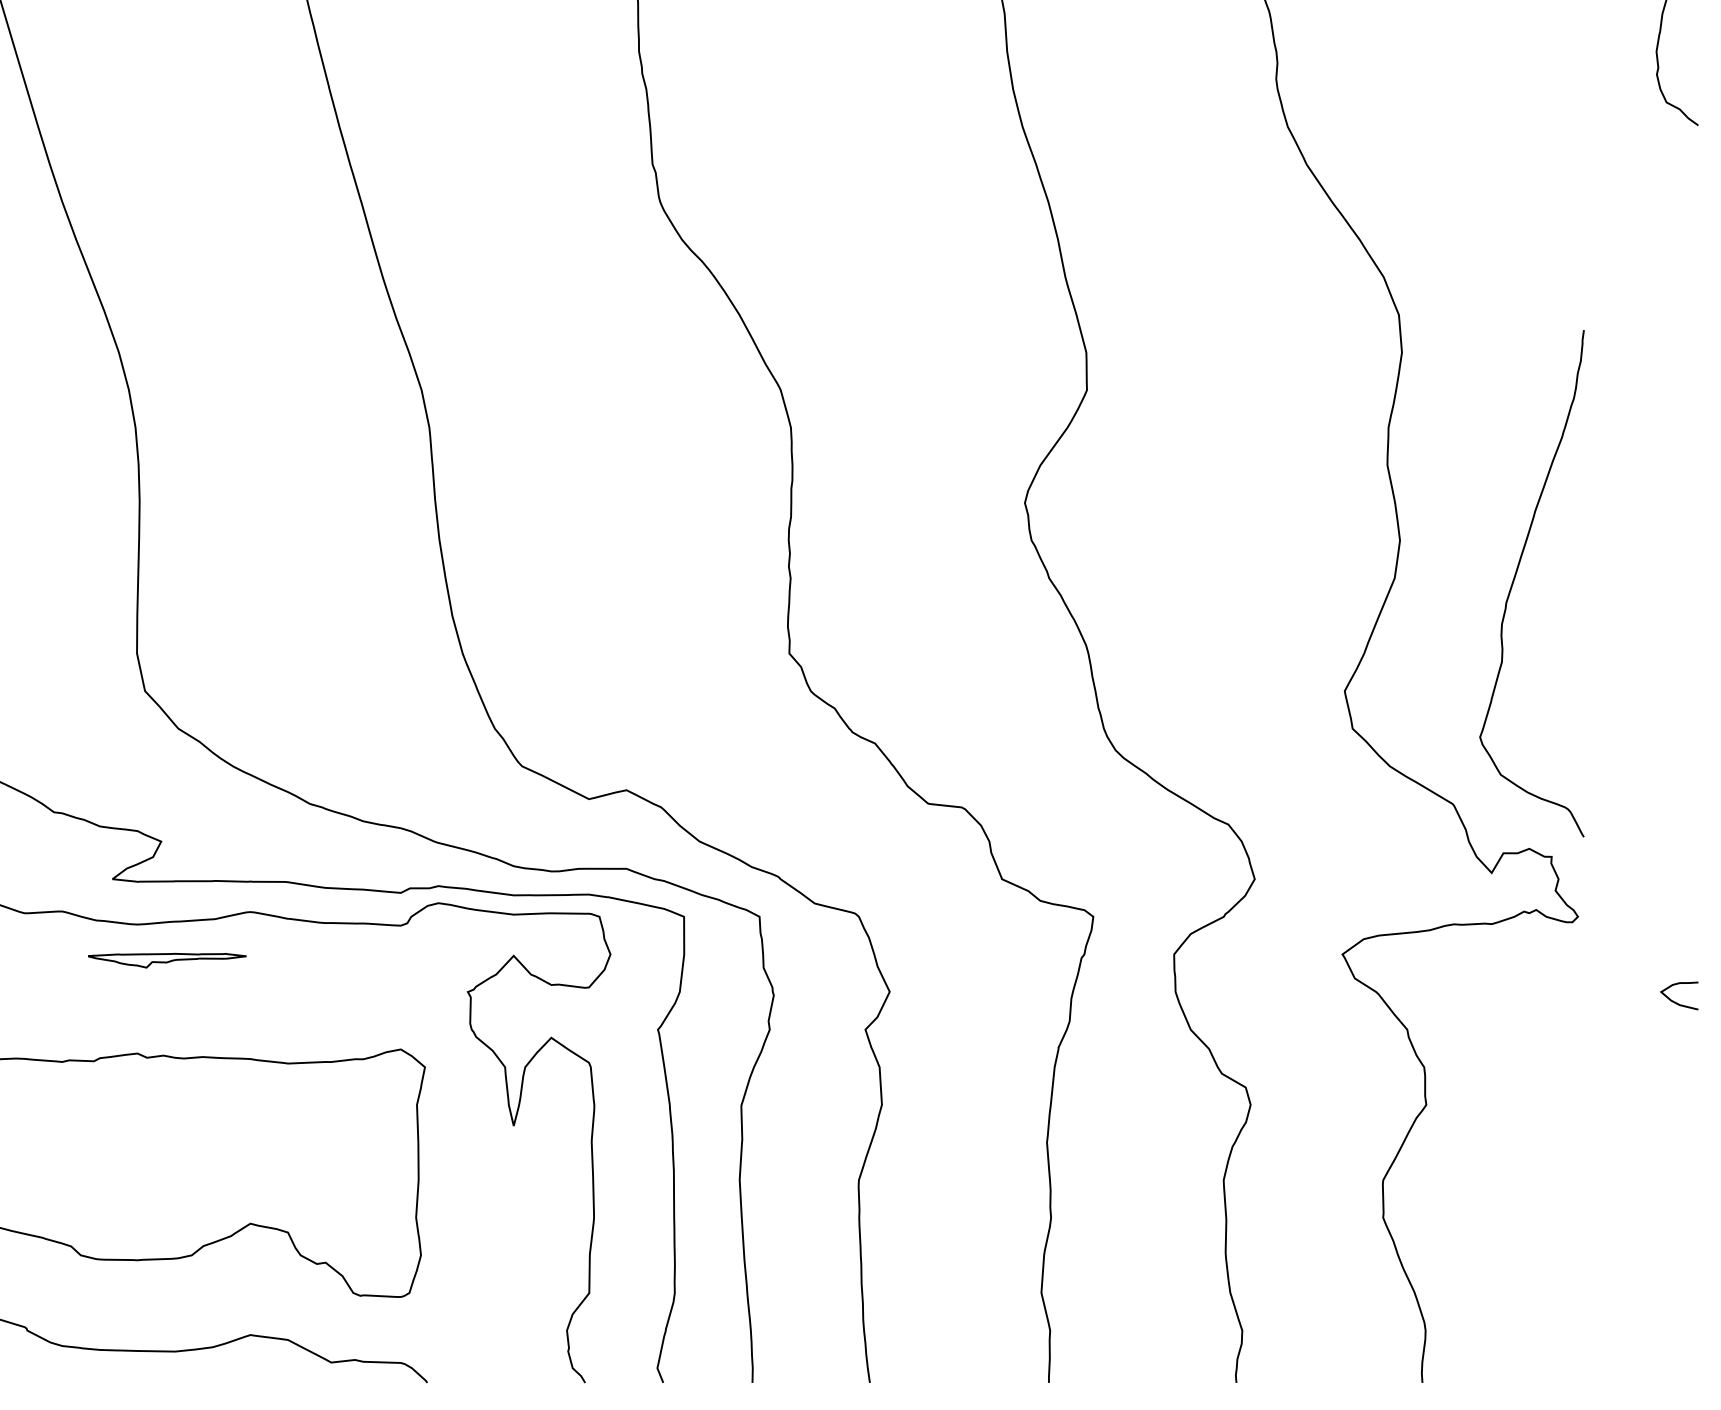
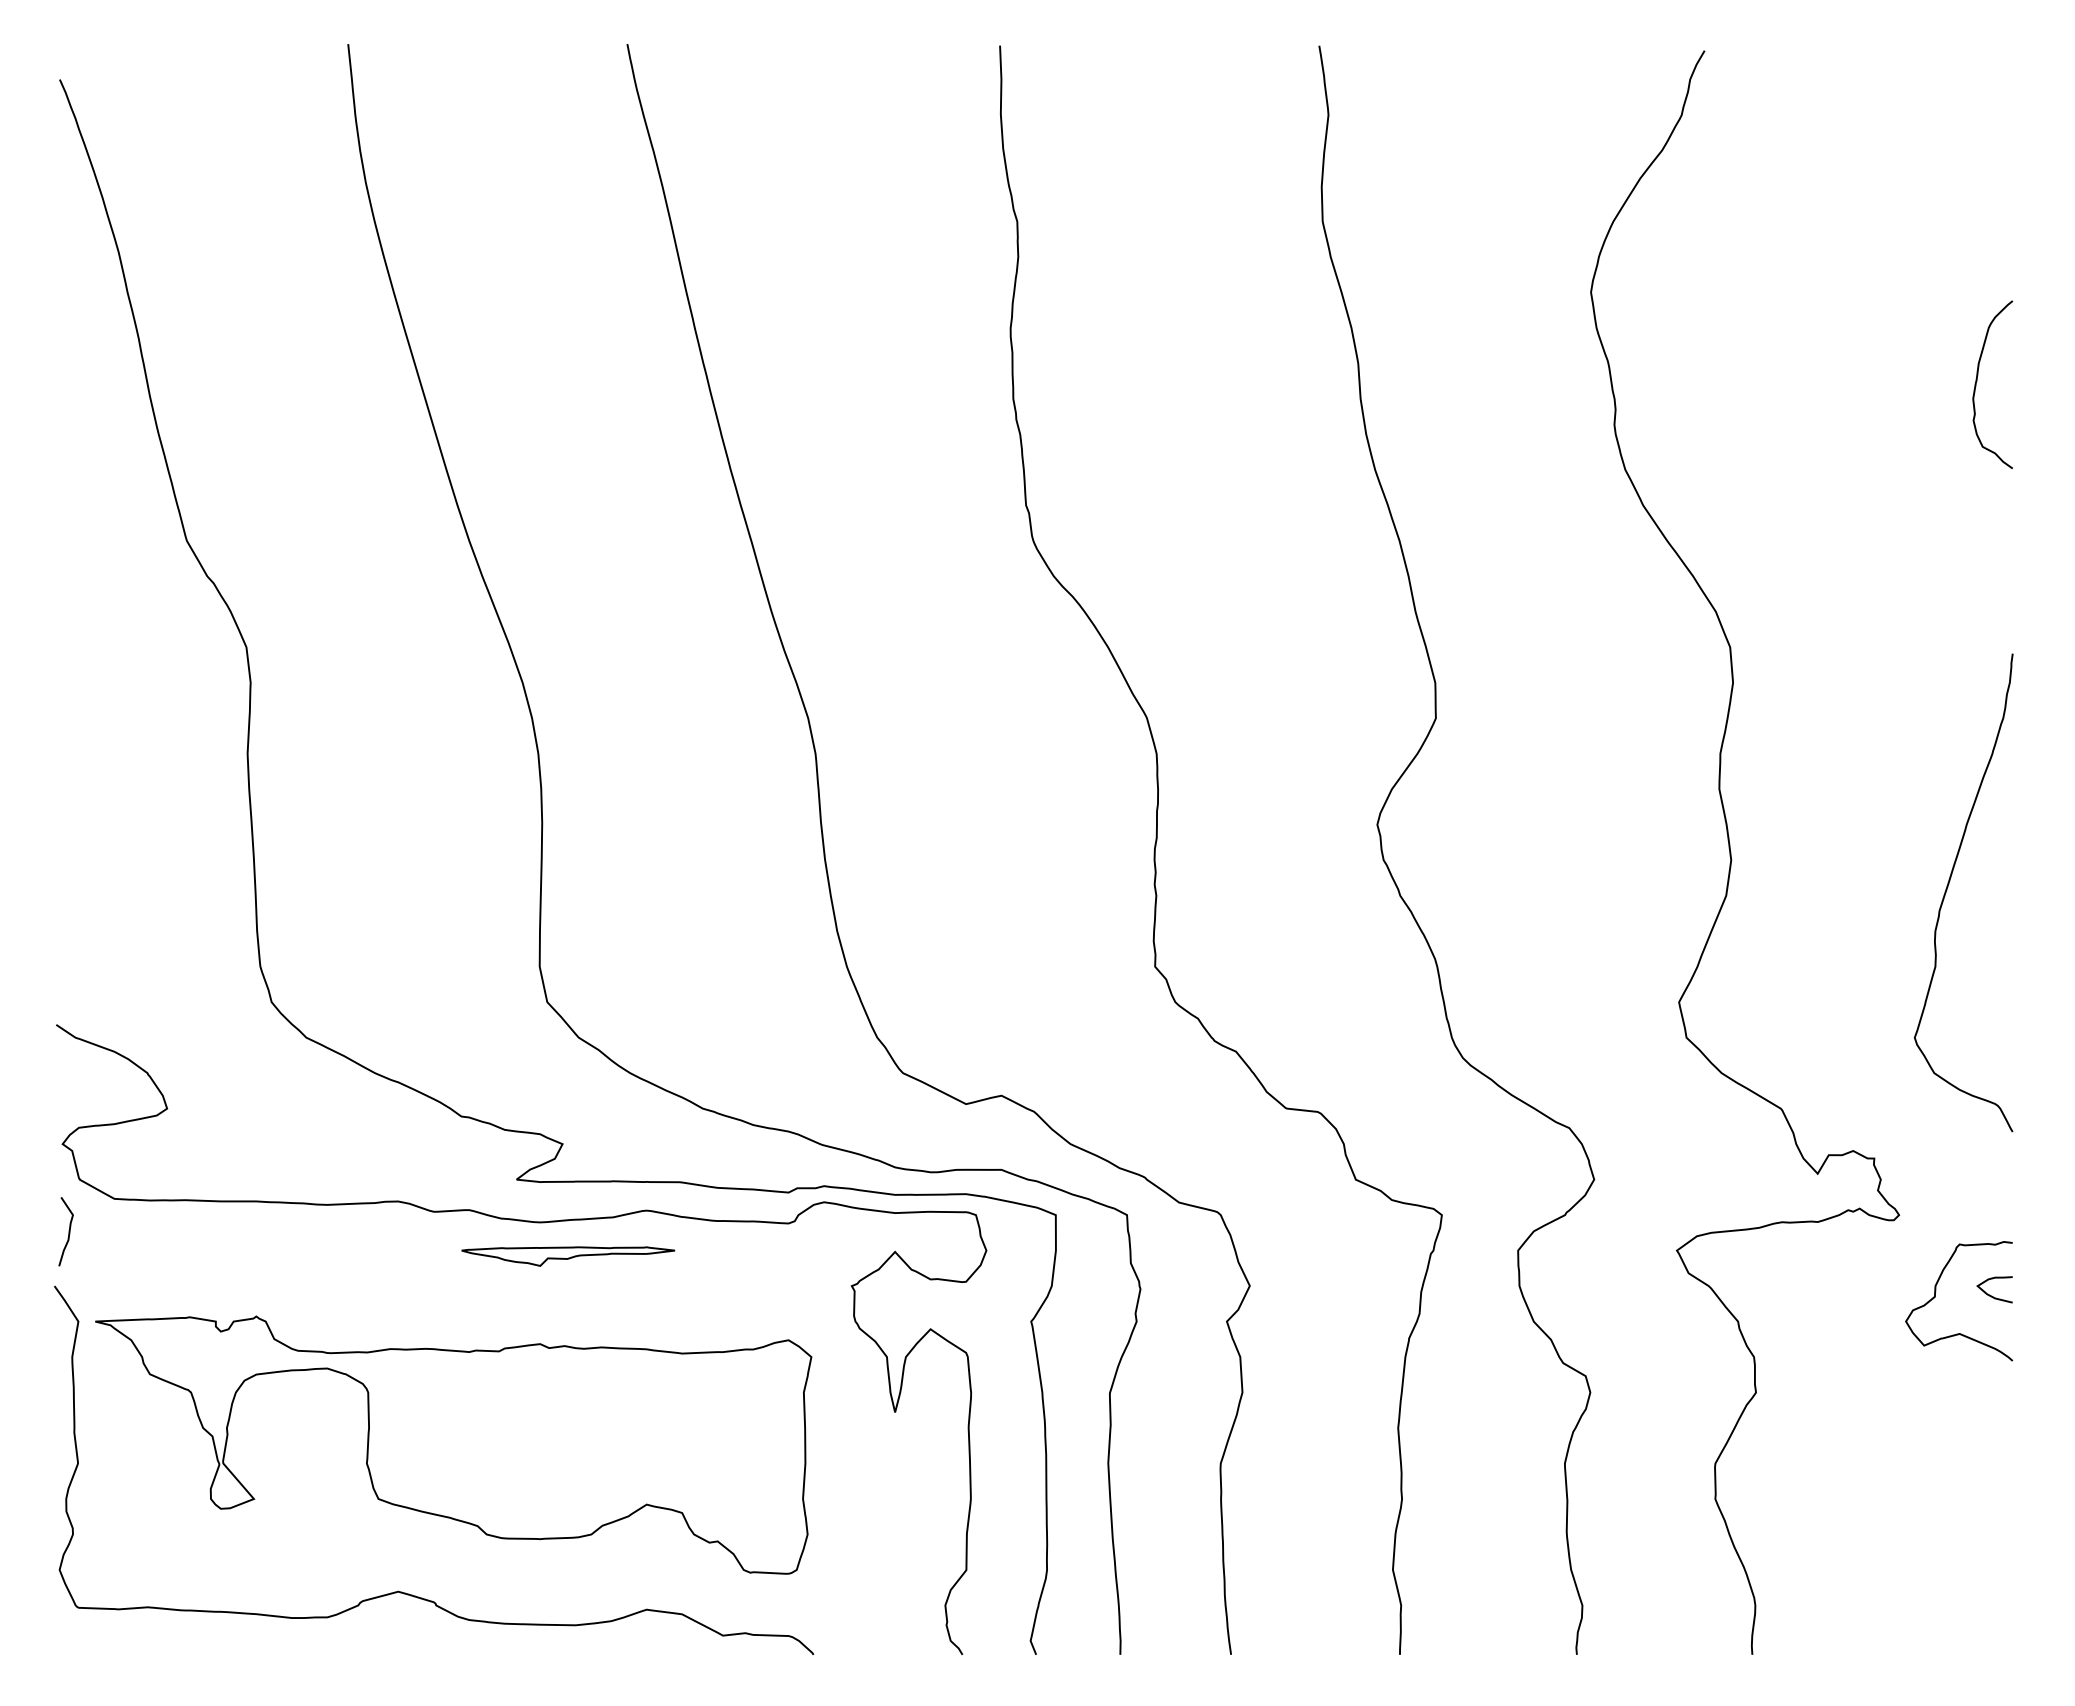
curve: (1515, 578) -> (1948, 887), moved
part: (167, 960) -> (568, 1256), size x1.43
curve: (1616, 1004) -> (1935, 1297), added

